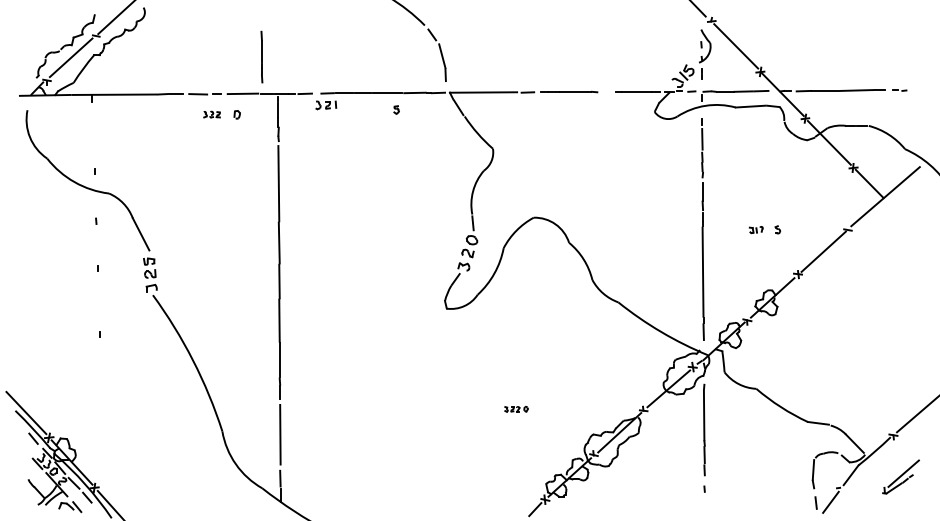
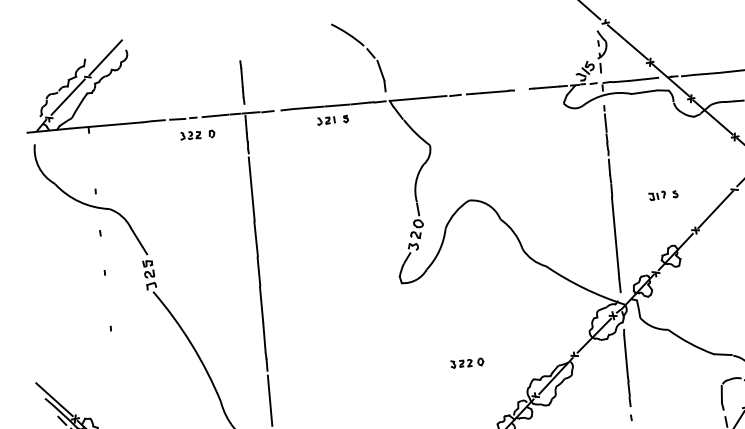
line: (261, 56) -> (241, 82), moved
part: (326, 105) -> (326, 121), moved
part: (211, 114) -> (190, 135), size x1.43
part: (756, 229) -> (657, 195), size x1.43
part: (516, 409) -> (467, 363), size x1.67

